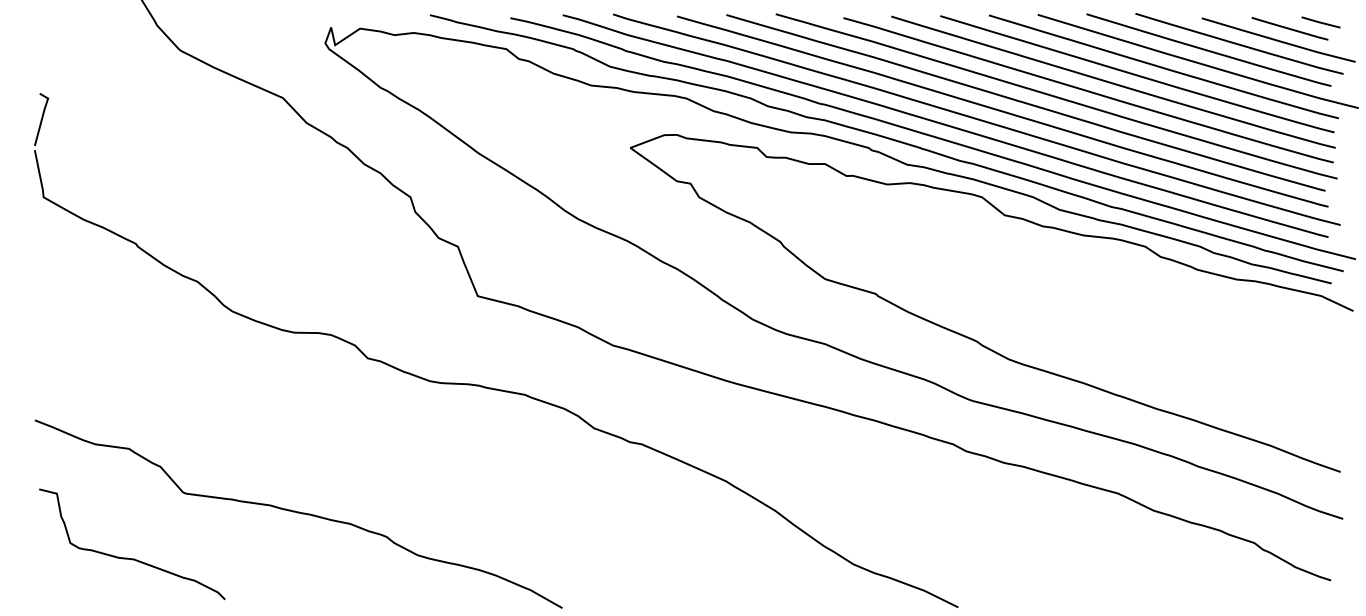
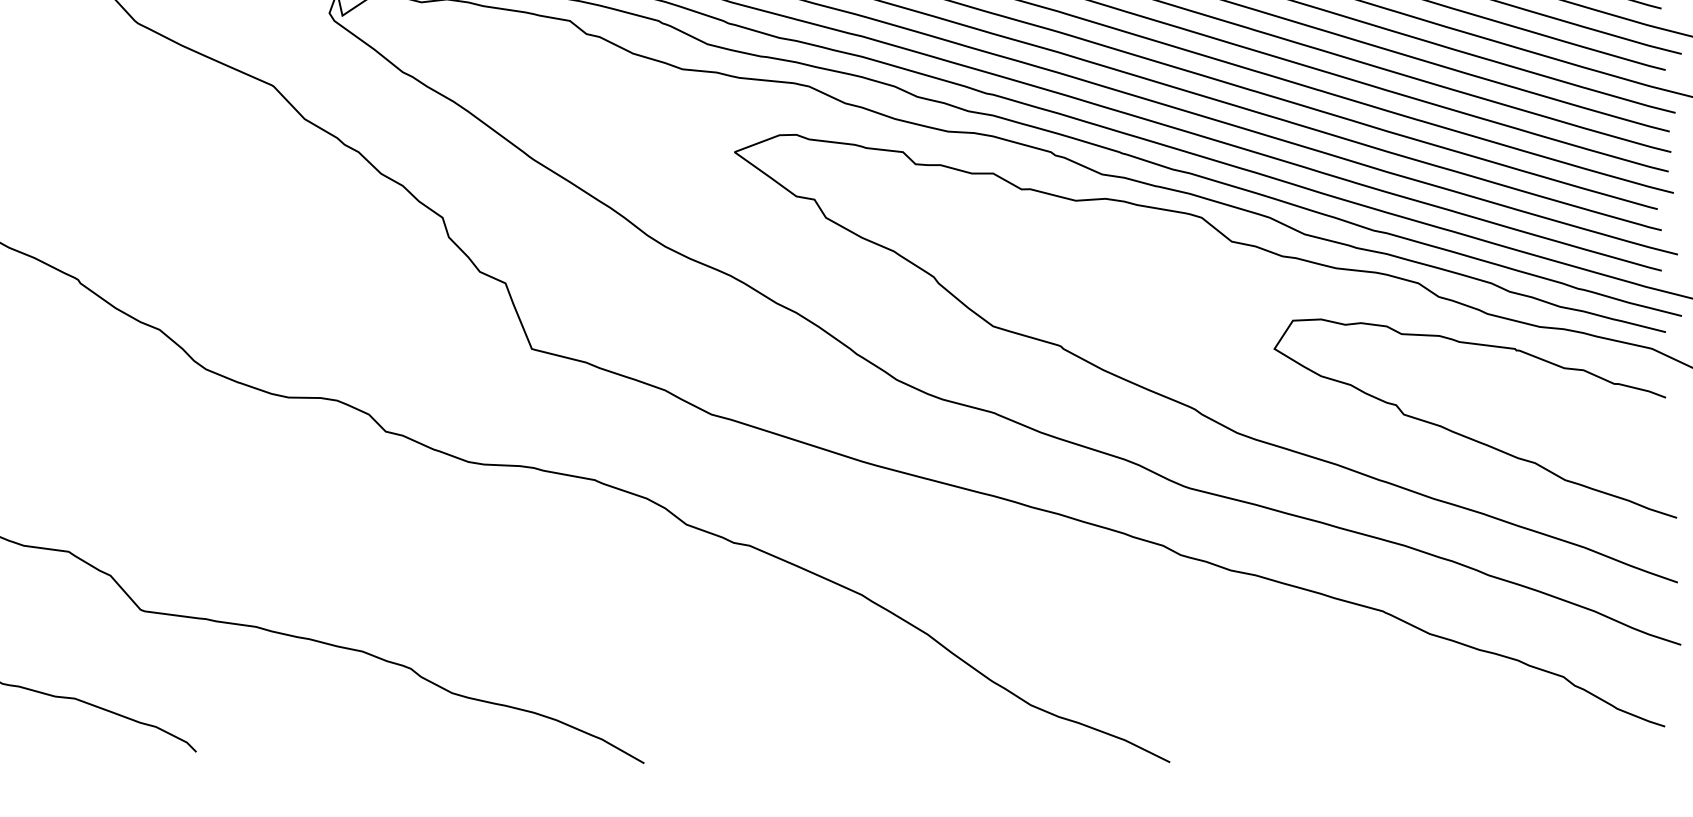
curve: (1181, 361) -> (1466, 435), added

